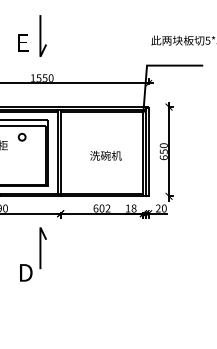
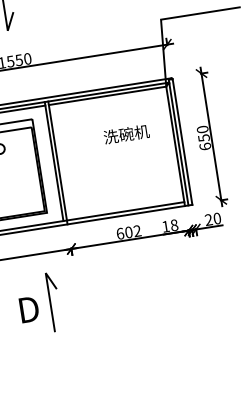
text: (105, 155) -> (125, 134), moved
text: (26, 272) -> (29, 309), moved

